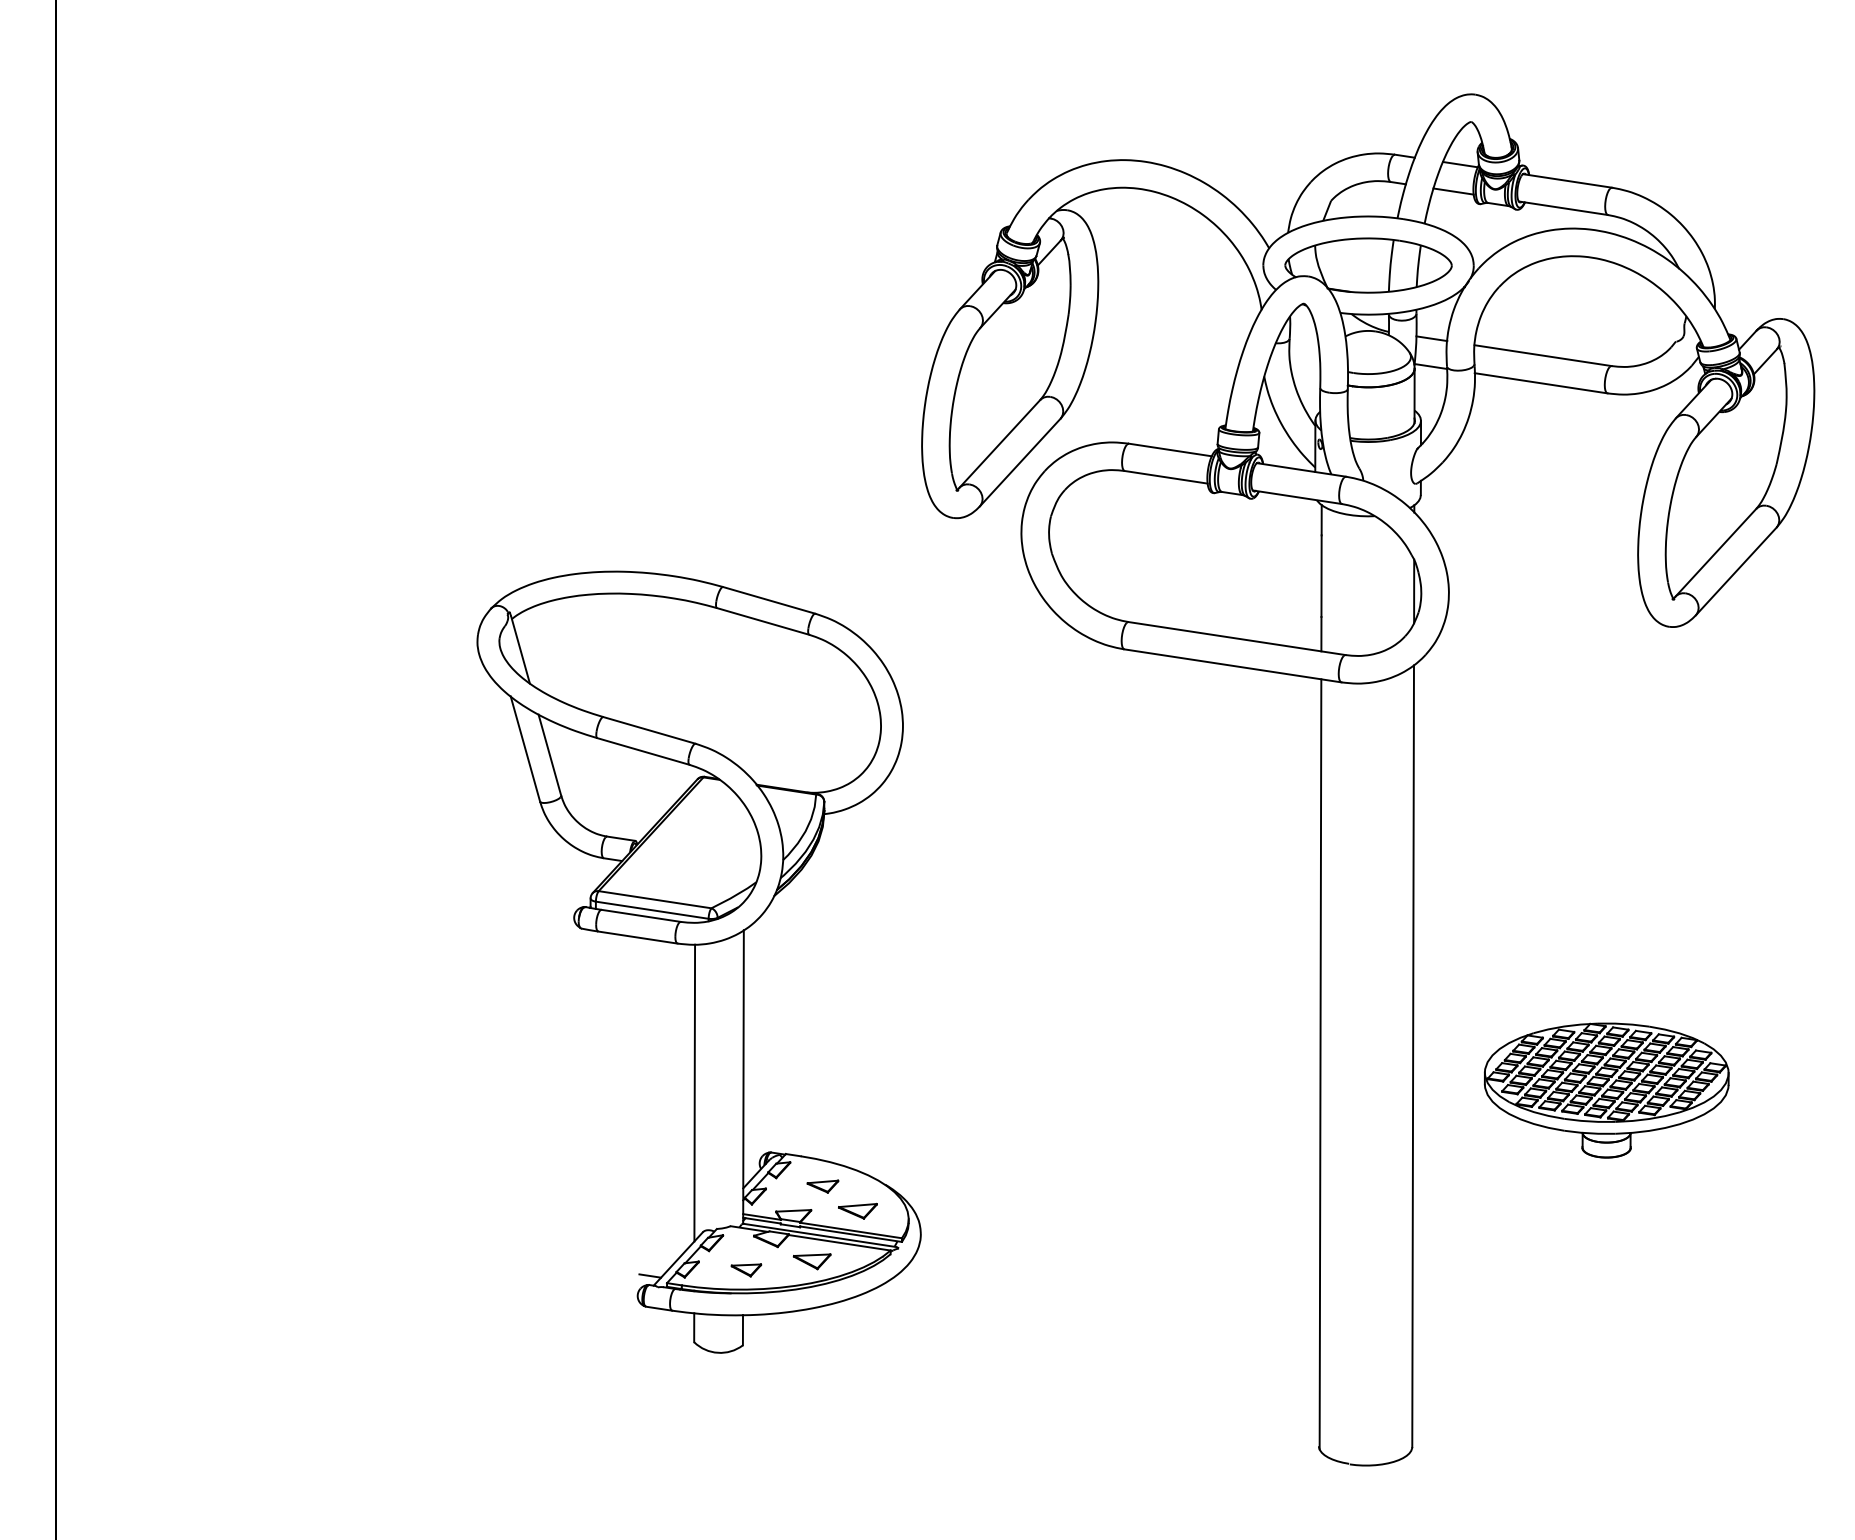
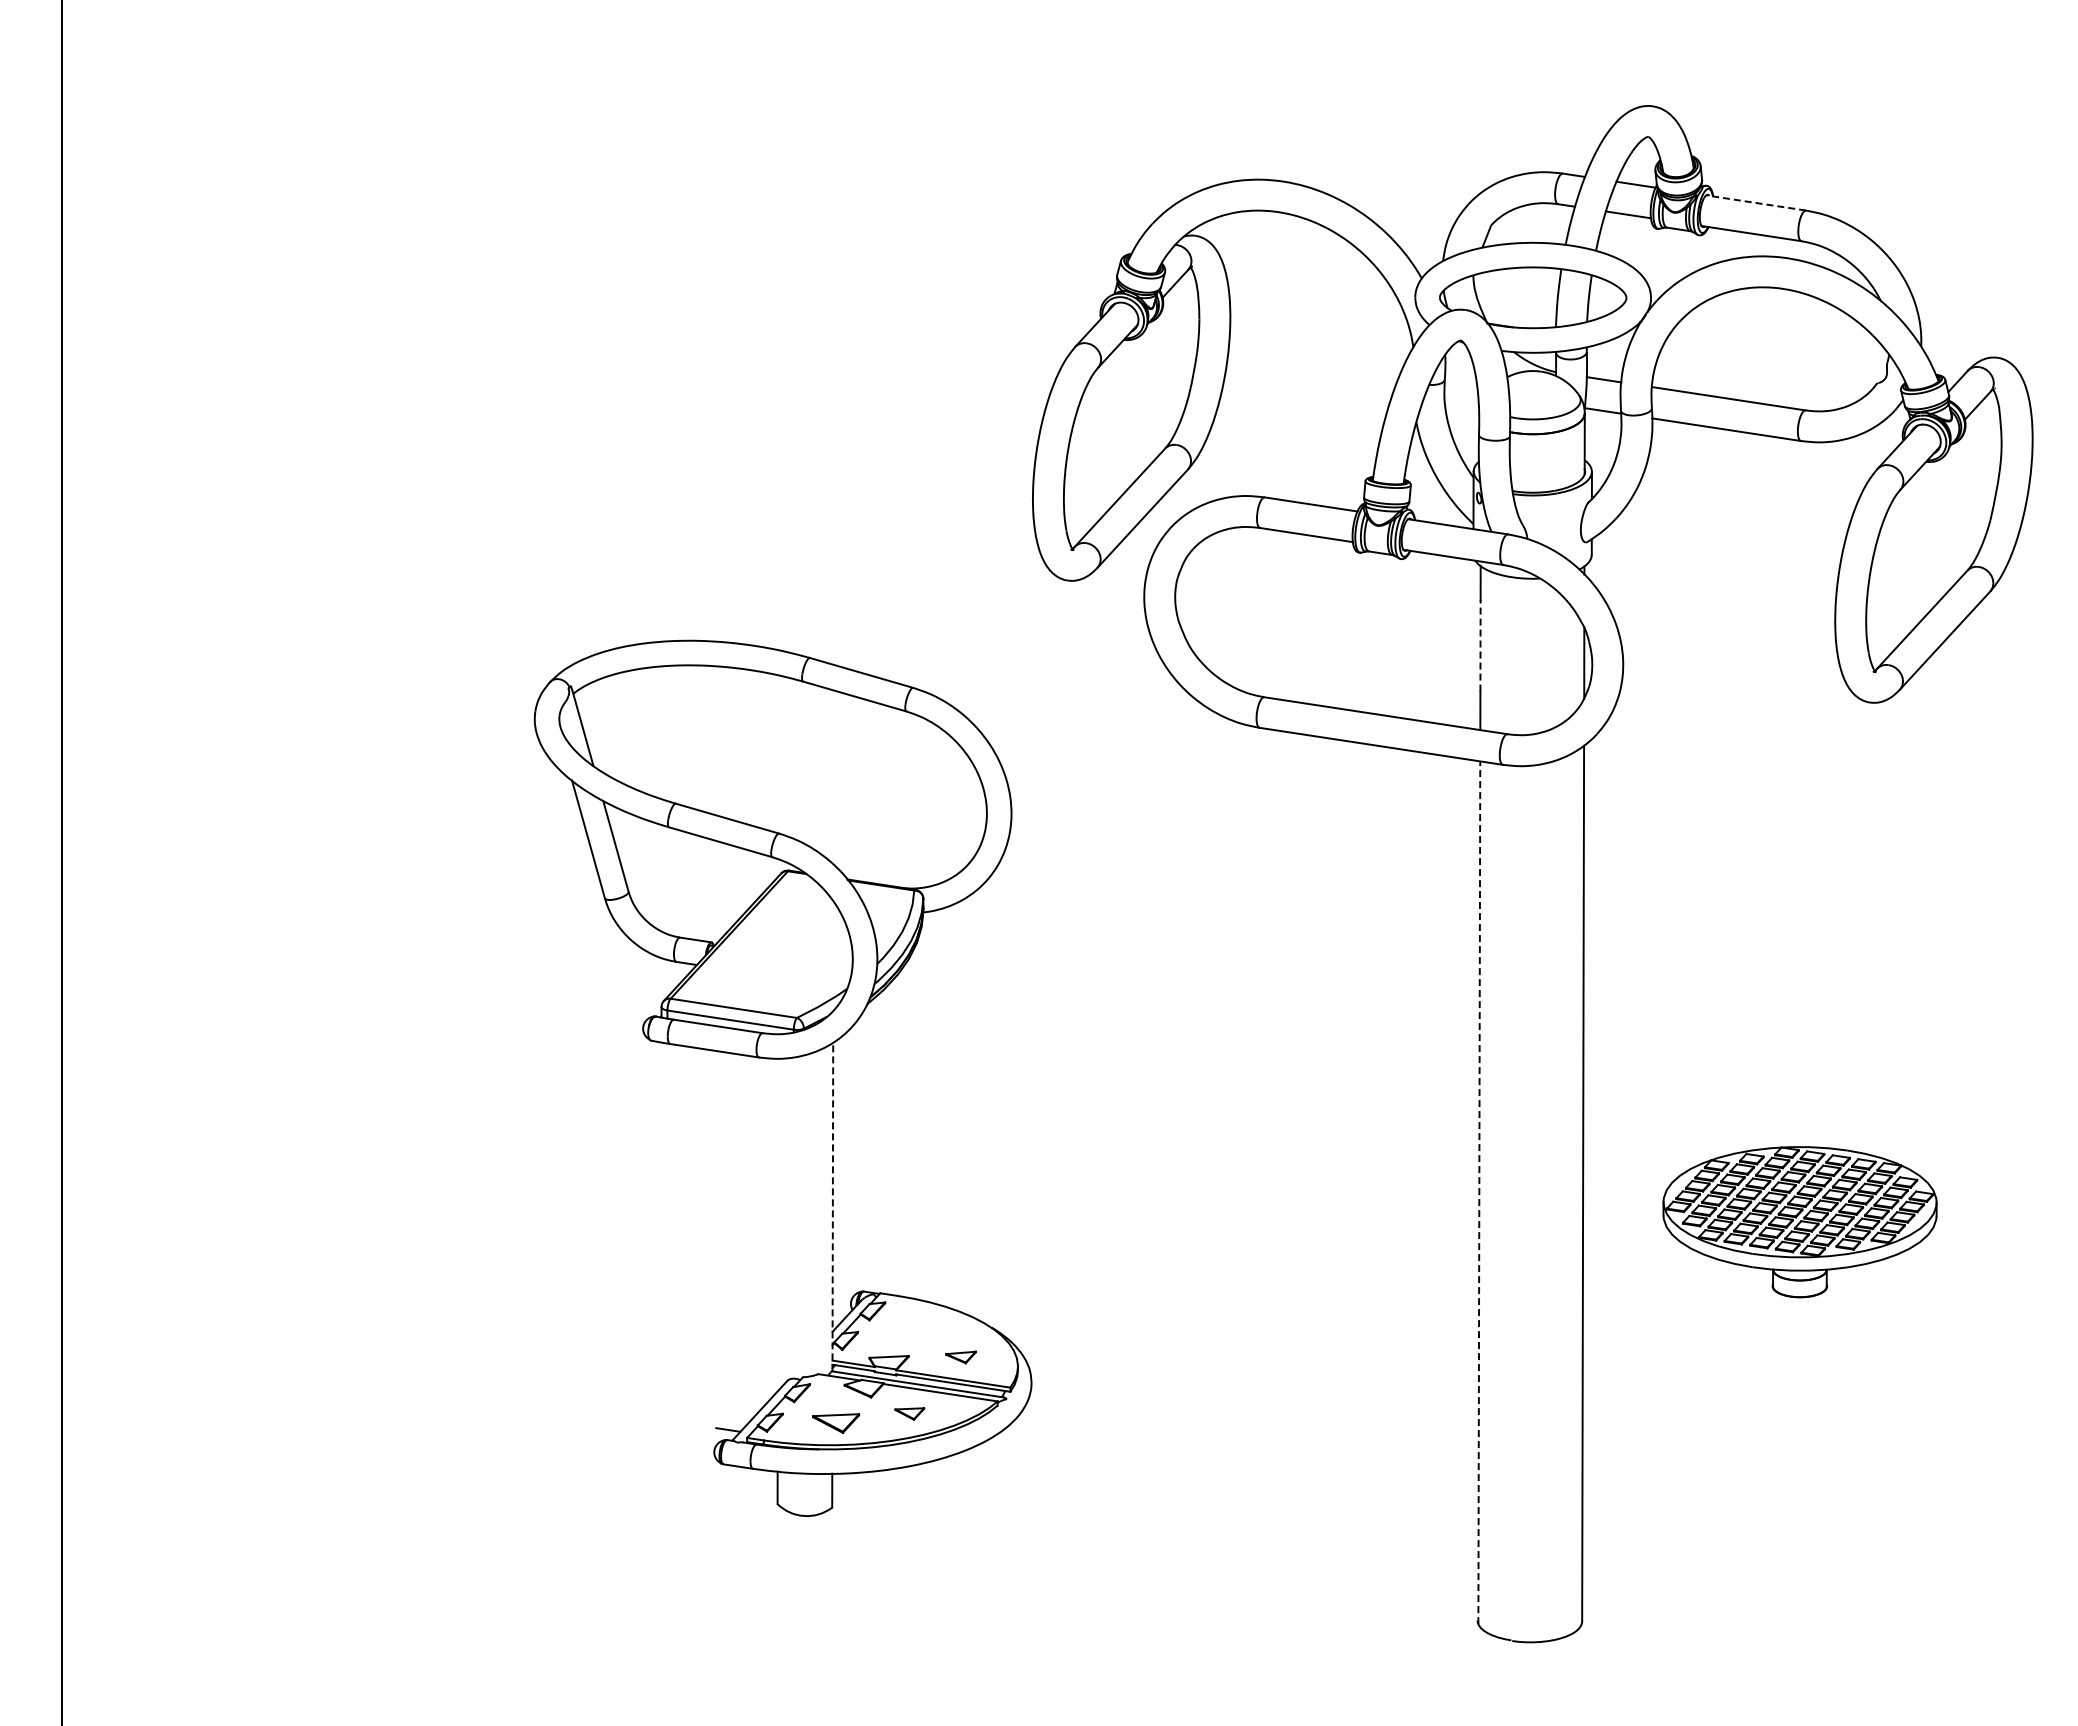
line: (1566, 180) -> (1755, 202), solid -> dashed
line: (1321, 575) -> (1480, 645), solid -> dashed
line: (1320, 1064) -> (1479, 1192), solid -> dashed
line: (743, 1076) -> (832, 1206), solid -> dashed
line: (694, 1092) -> (777, 1224), removed
part: (822, 1186) -> (921, 1329), removed
part: (857, 1211) -> (960, 1357), size x0.7
part: (811, 1261) -> (909, 1413), size x0.7
part: (745, 1270) -> (835, 1423), size x1.4

